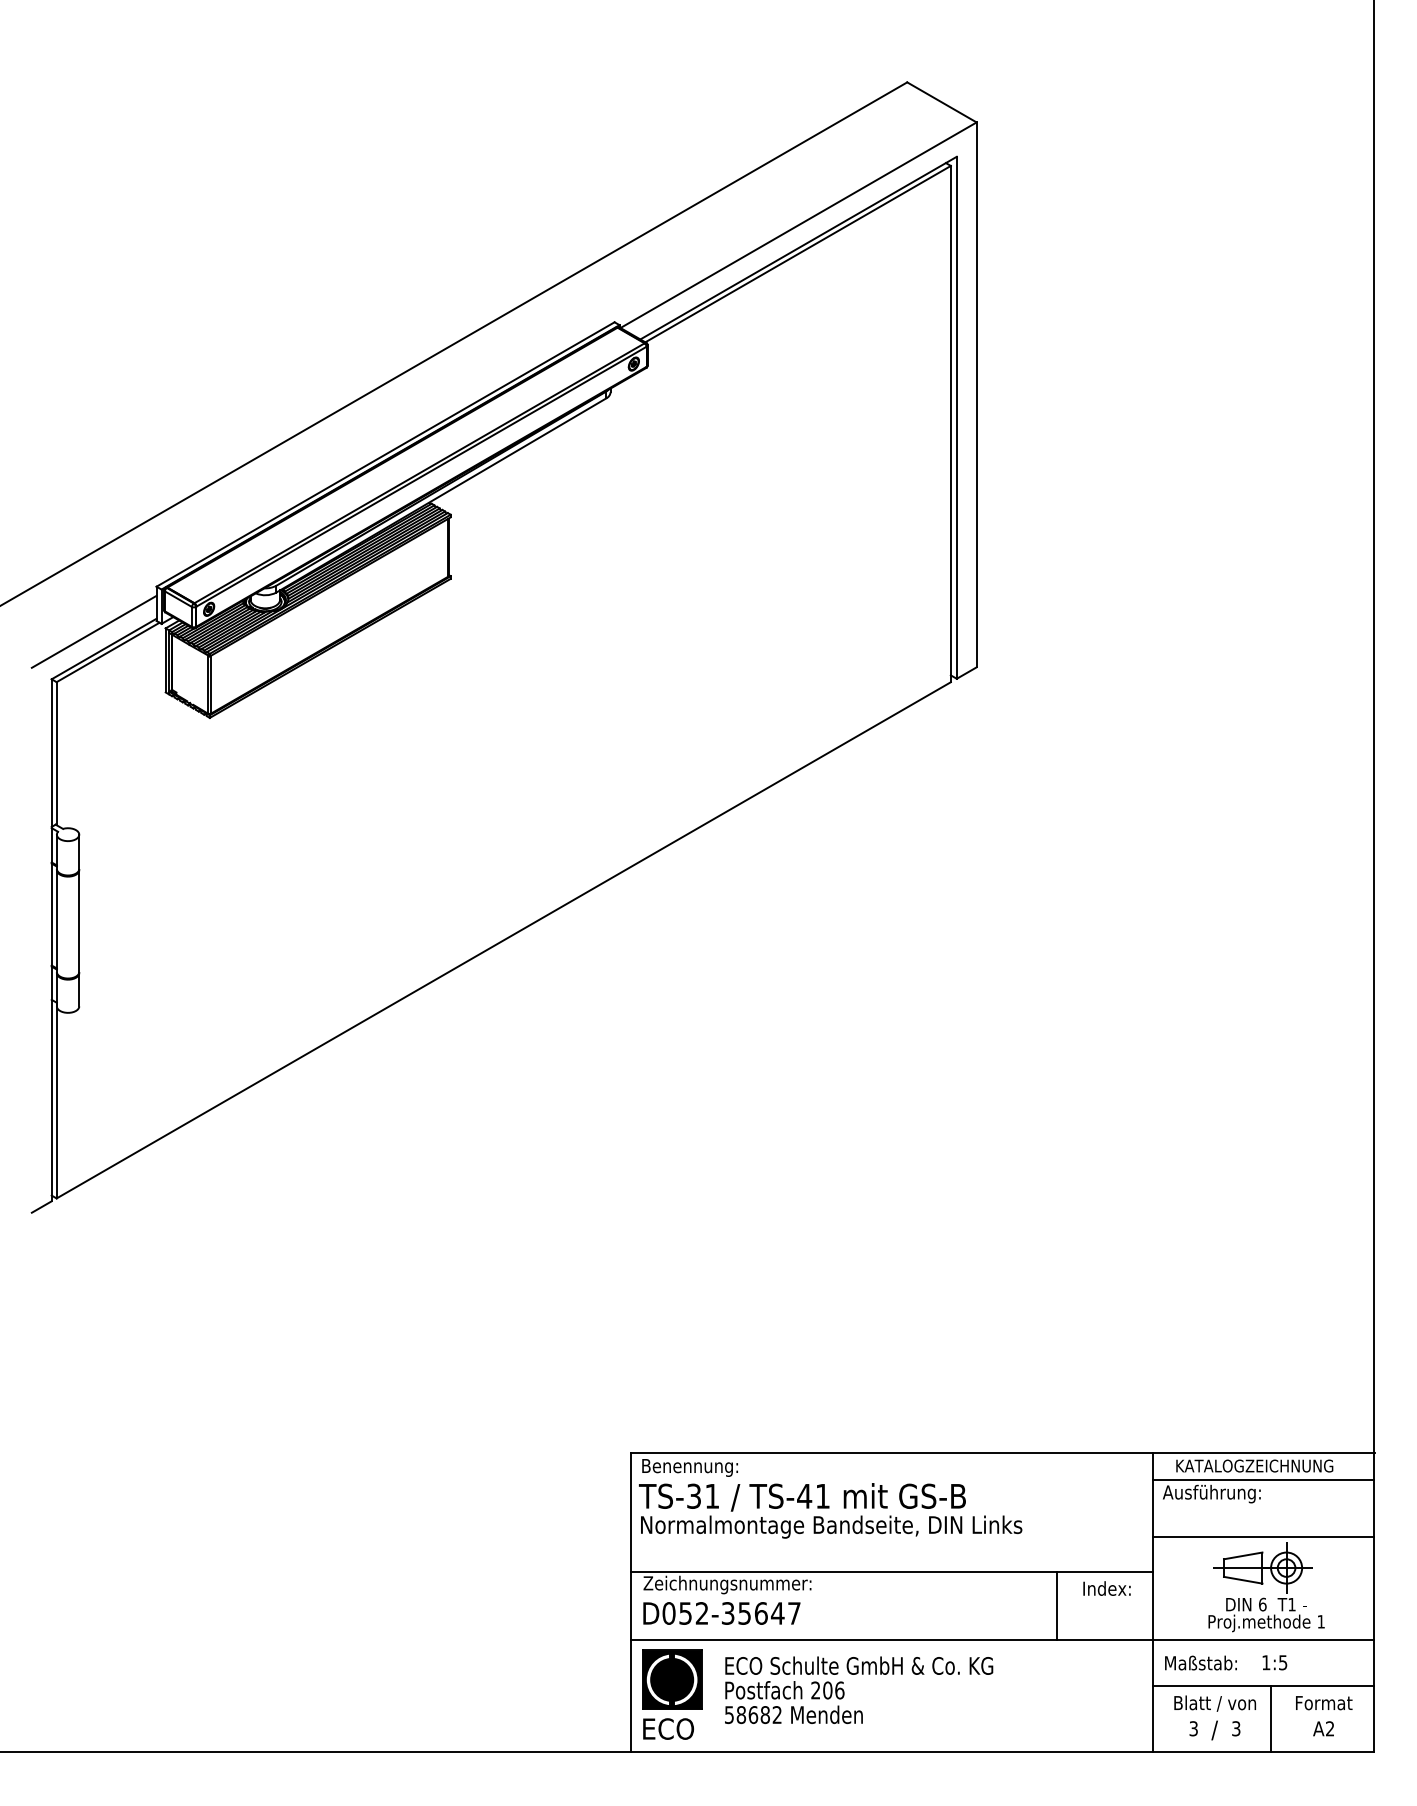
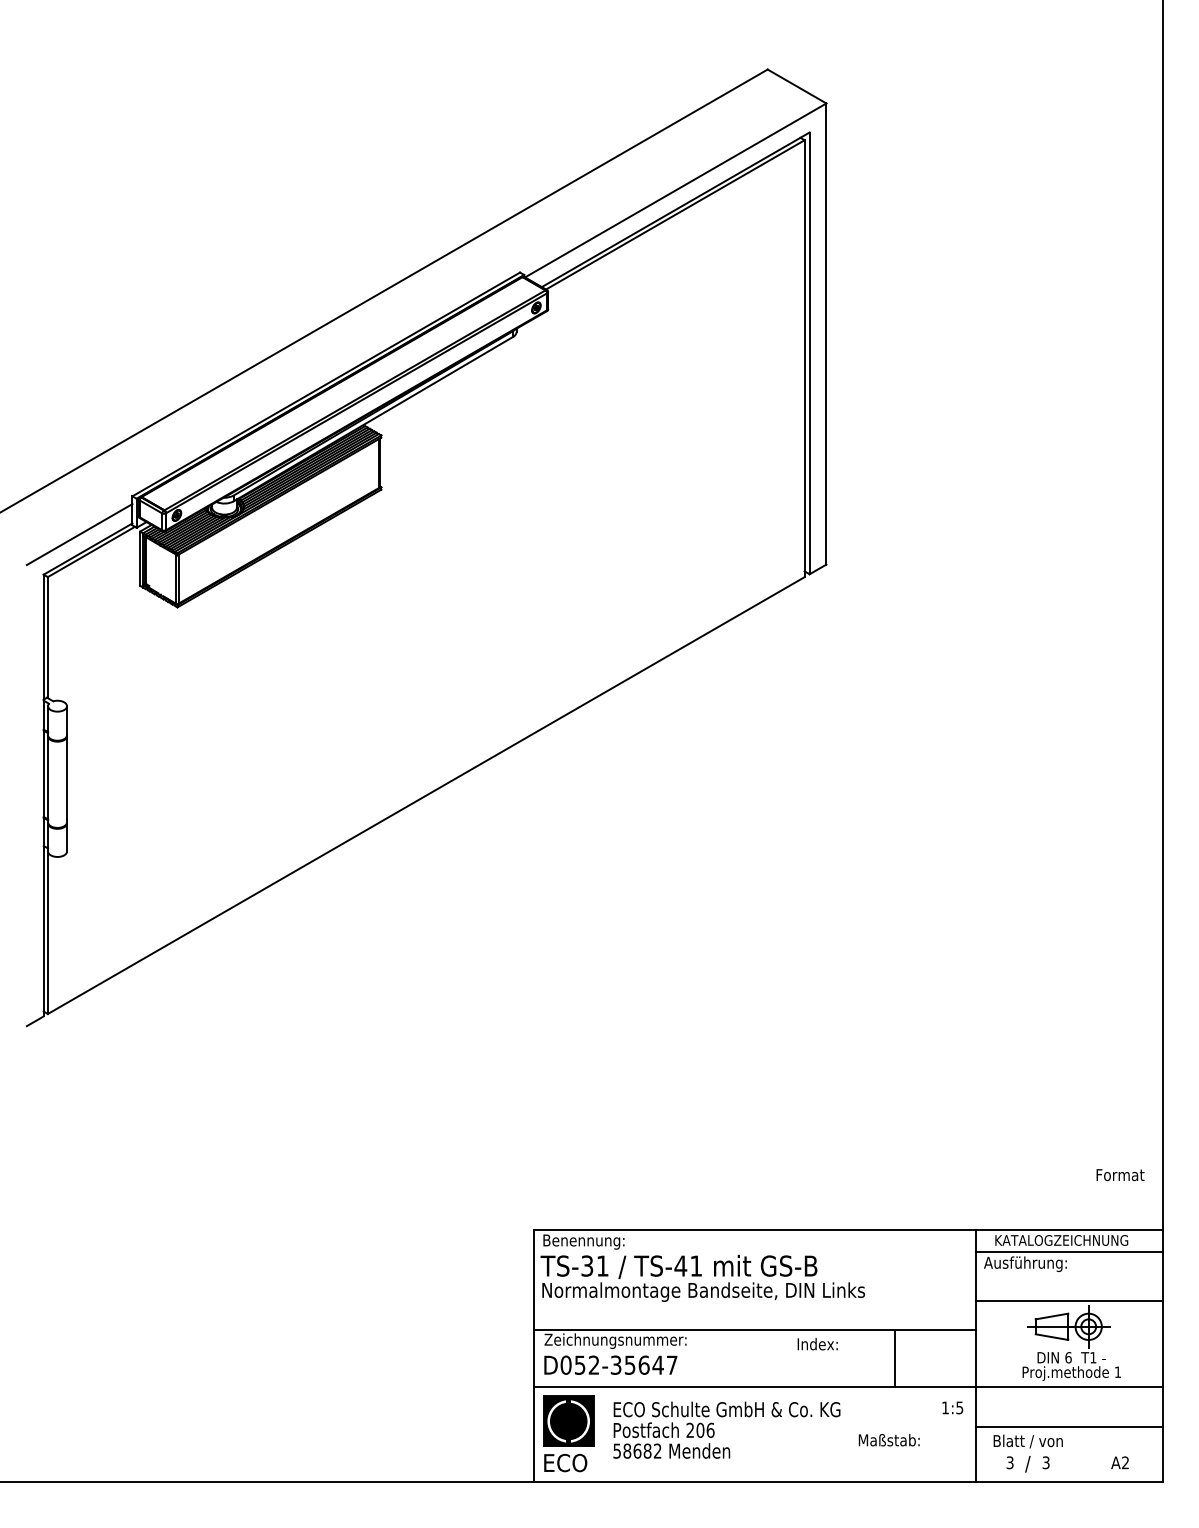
text: (1106, 1588) -> (817, 1344), moved
text: (1274, 1662) -> (952, 1407), moved
text: (1200, 1663) -> (888, 1440), moved
text: (1324, 1703) -> (1120, 1175), moved
line: (1270, 1718) -> (1075, 1454), removed

